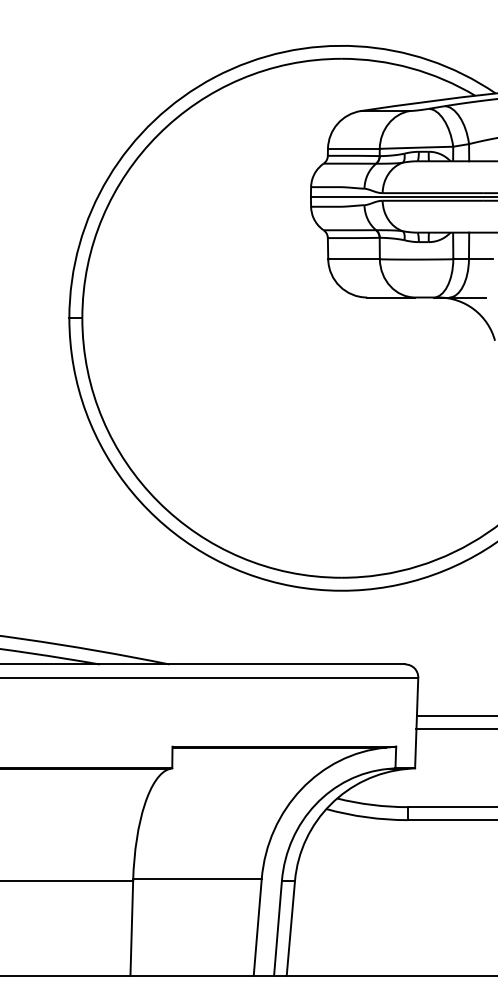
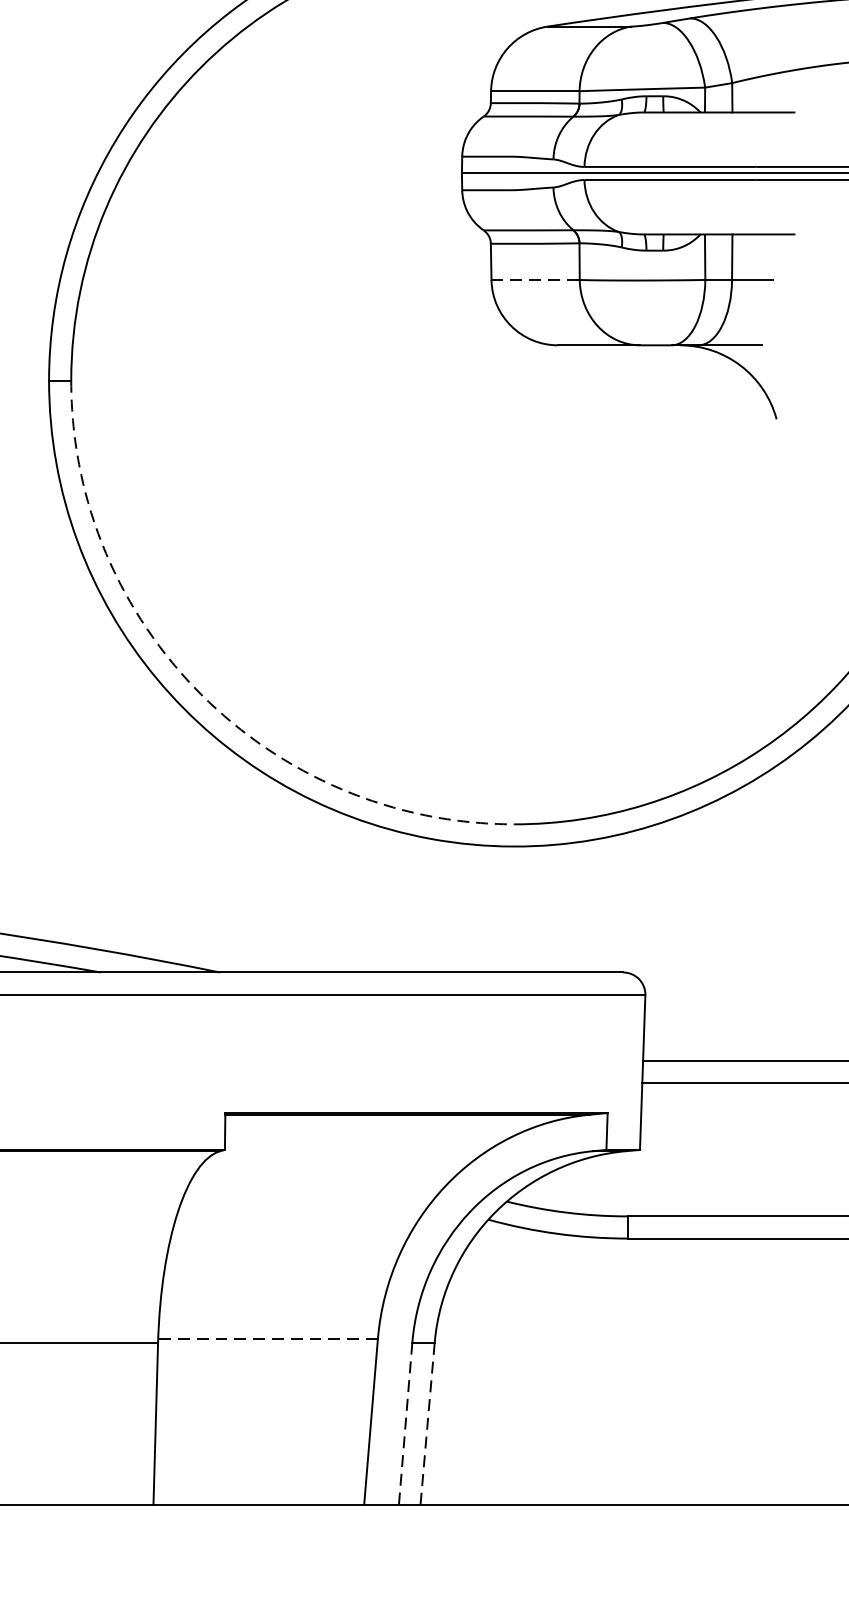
line: (354, 259) -> (536, 280), solid -> dashed
arc: (158, 501) -> (201, 693), solid -> dashed
line: (196, 879) -> (266, 1340), solid -> dashed
line: (278, 928) -> (406, 1423), solid -> dashed
line: (290, 928) -> (427, 1423), solid -> dashed

